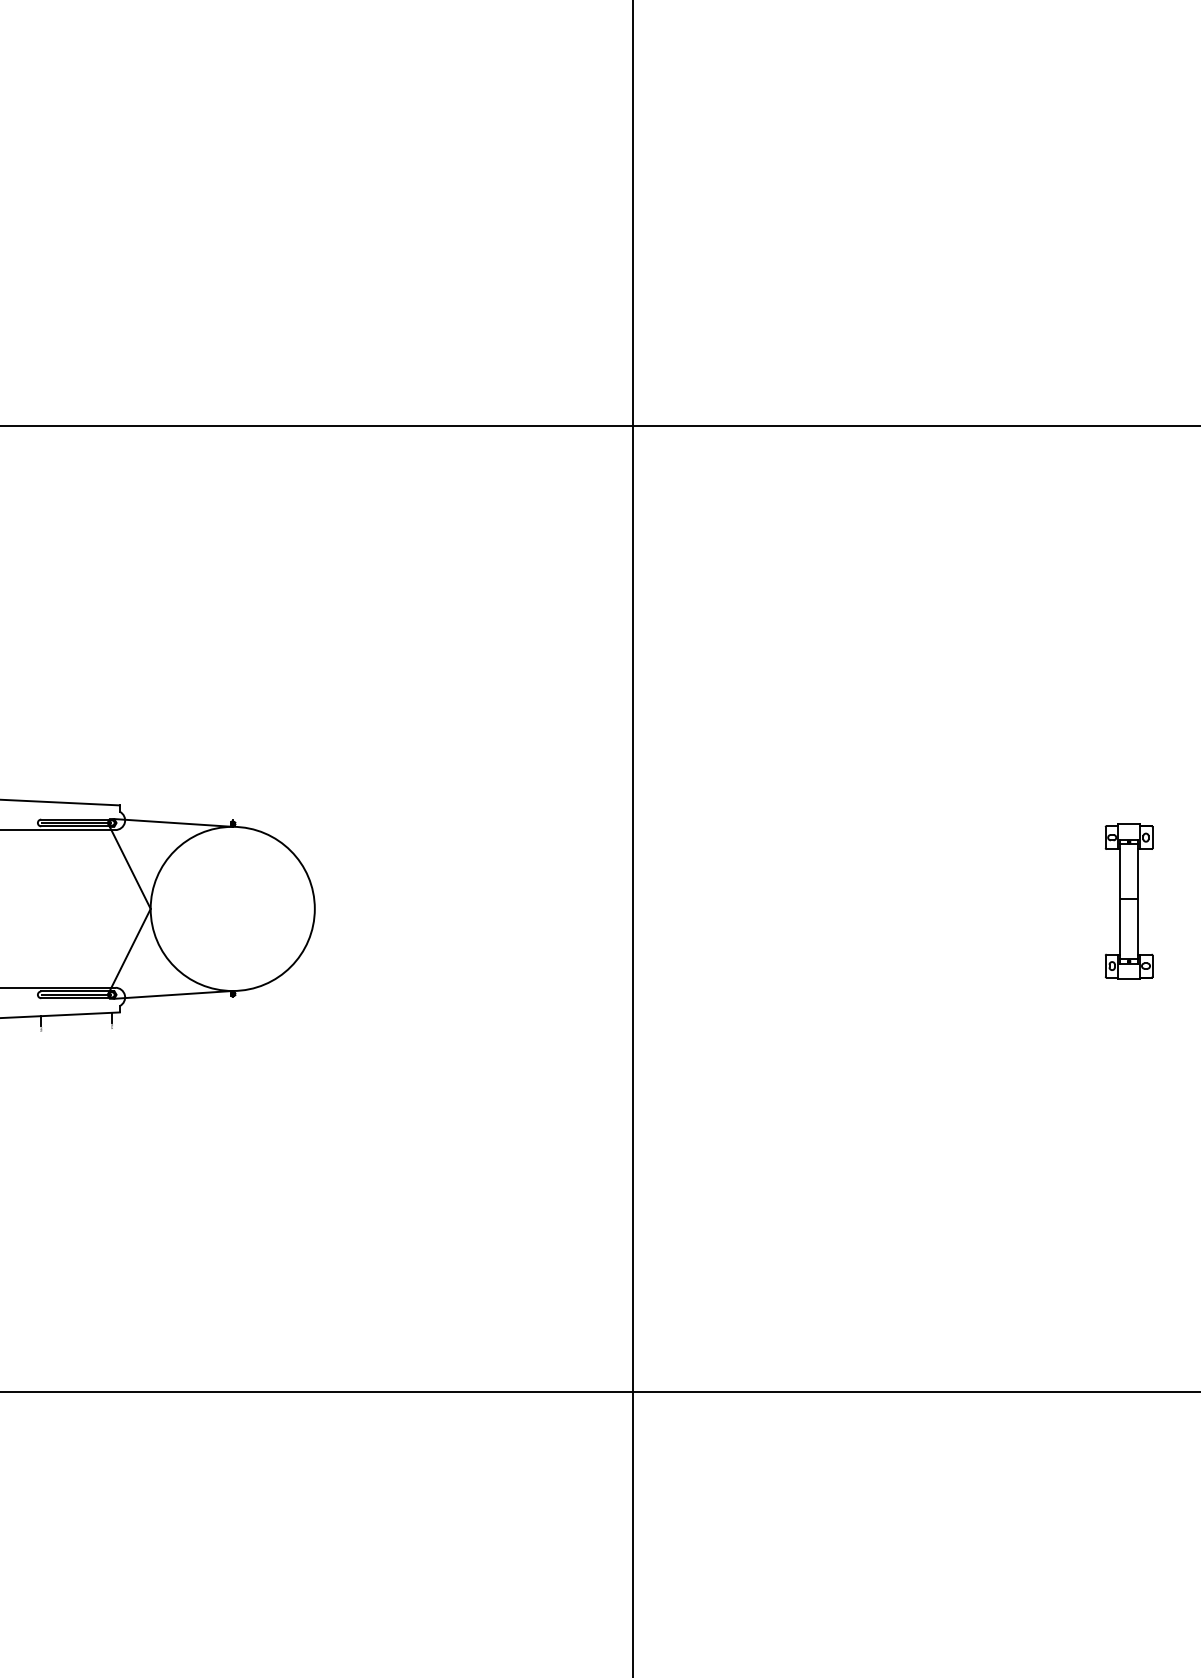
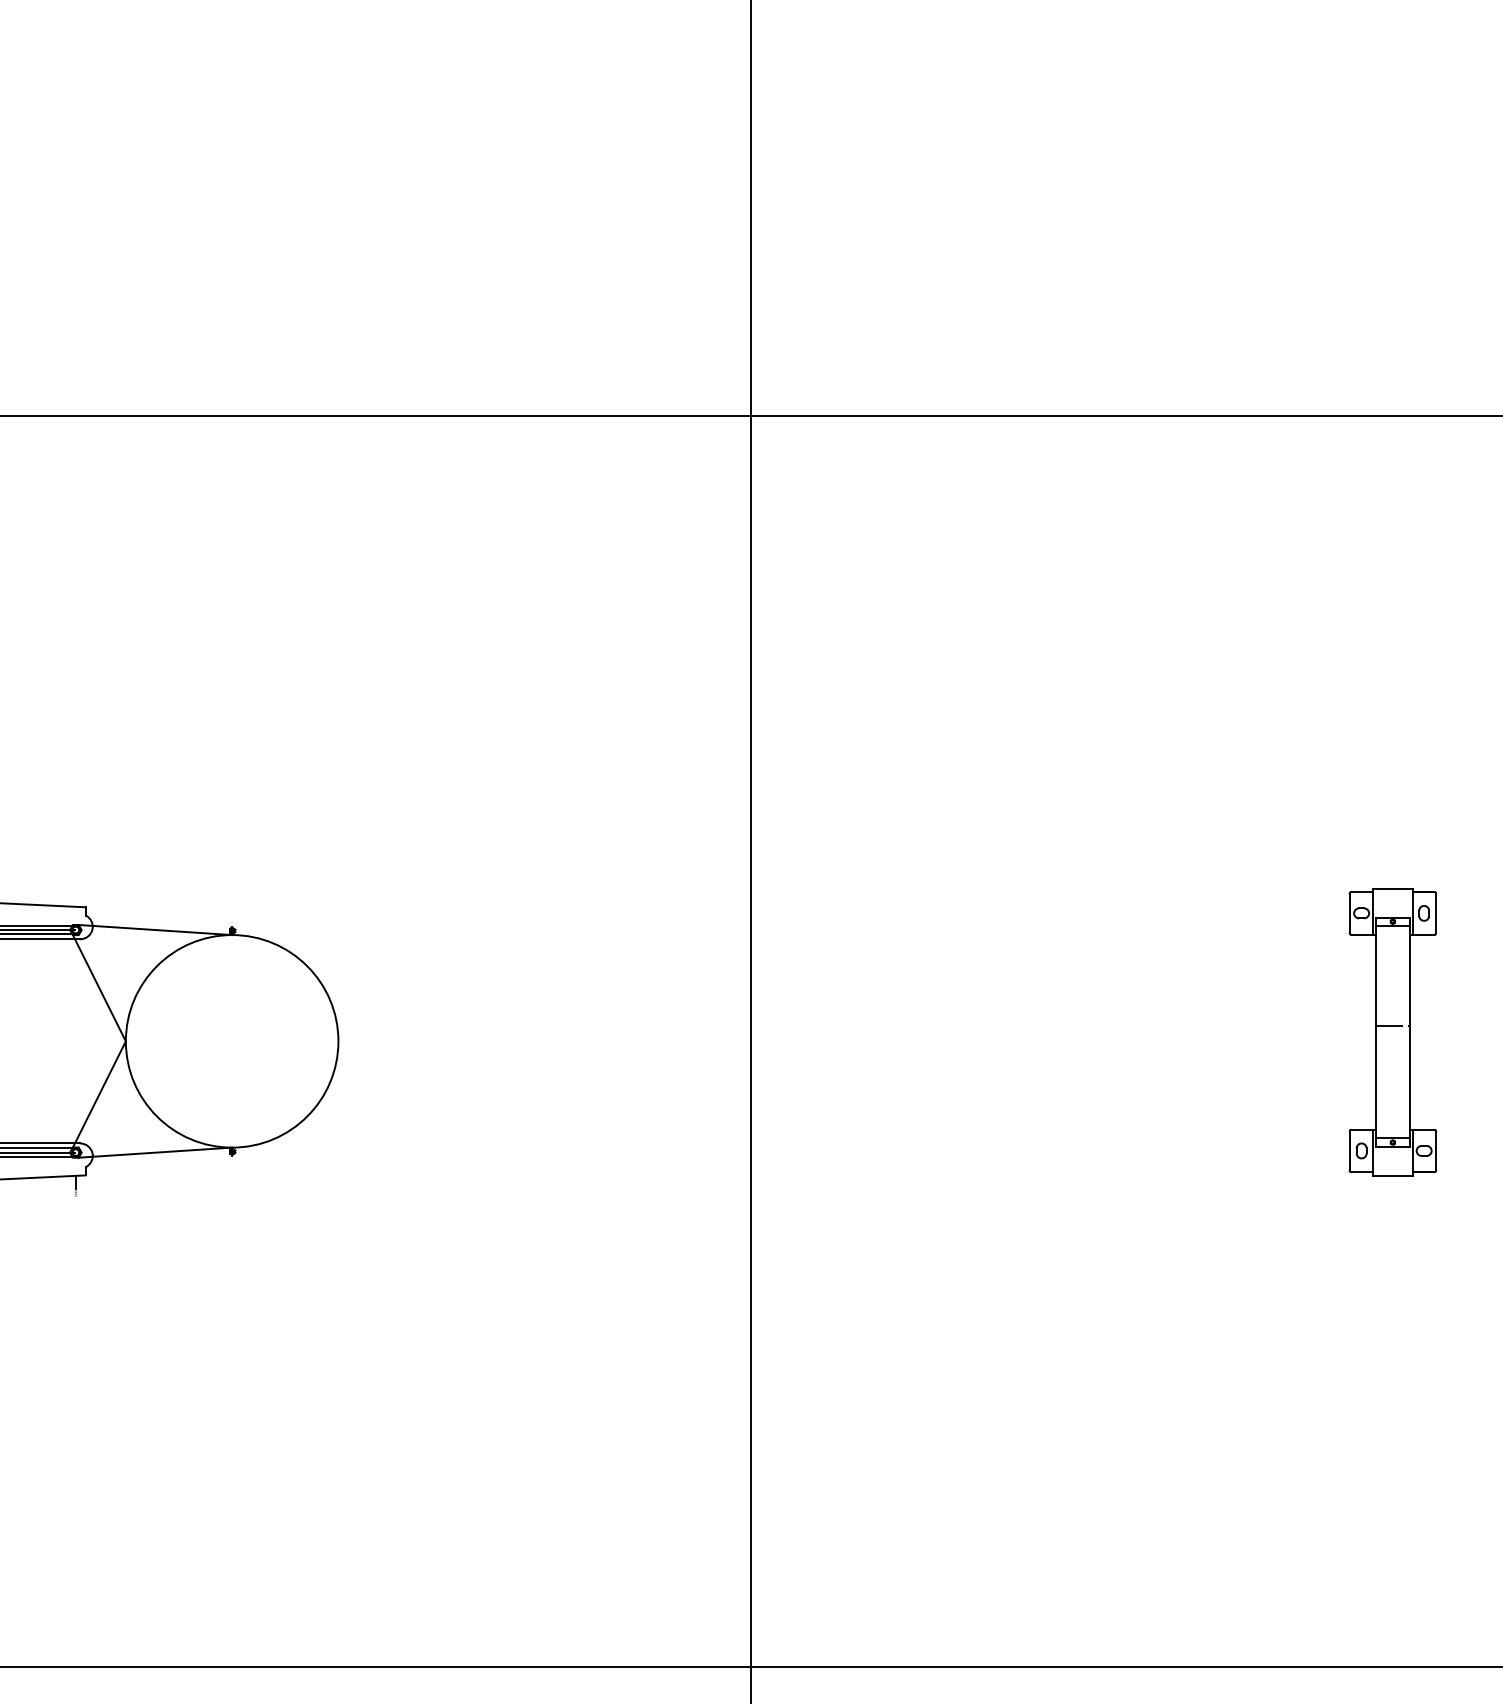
part: (1128, 901) -> (1392, 1031), size x1.43

